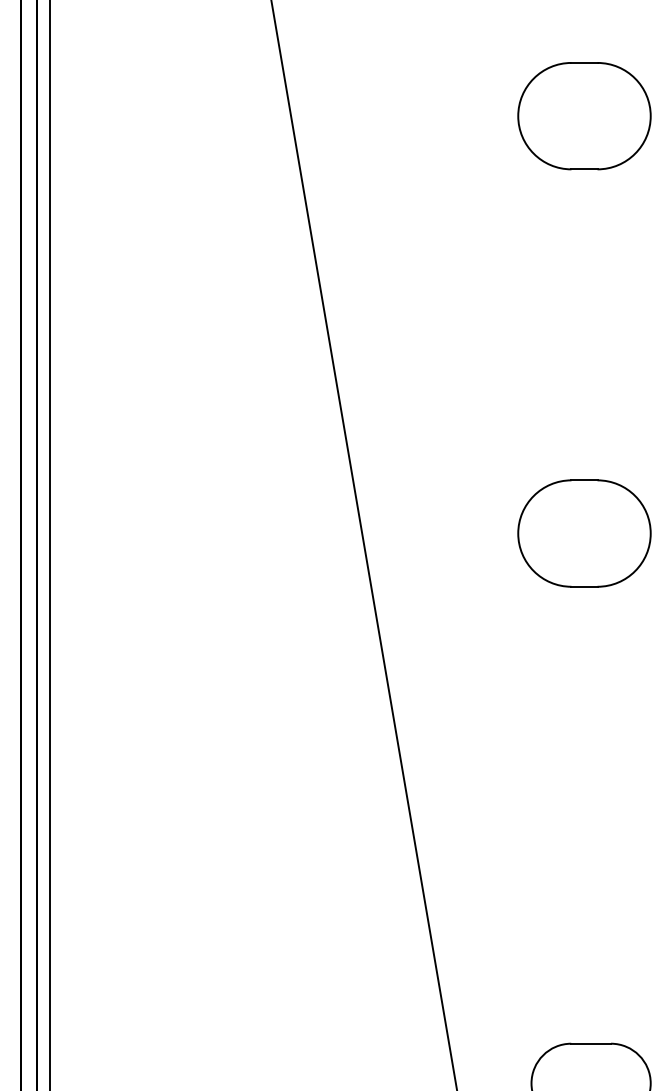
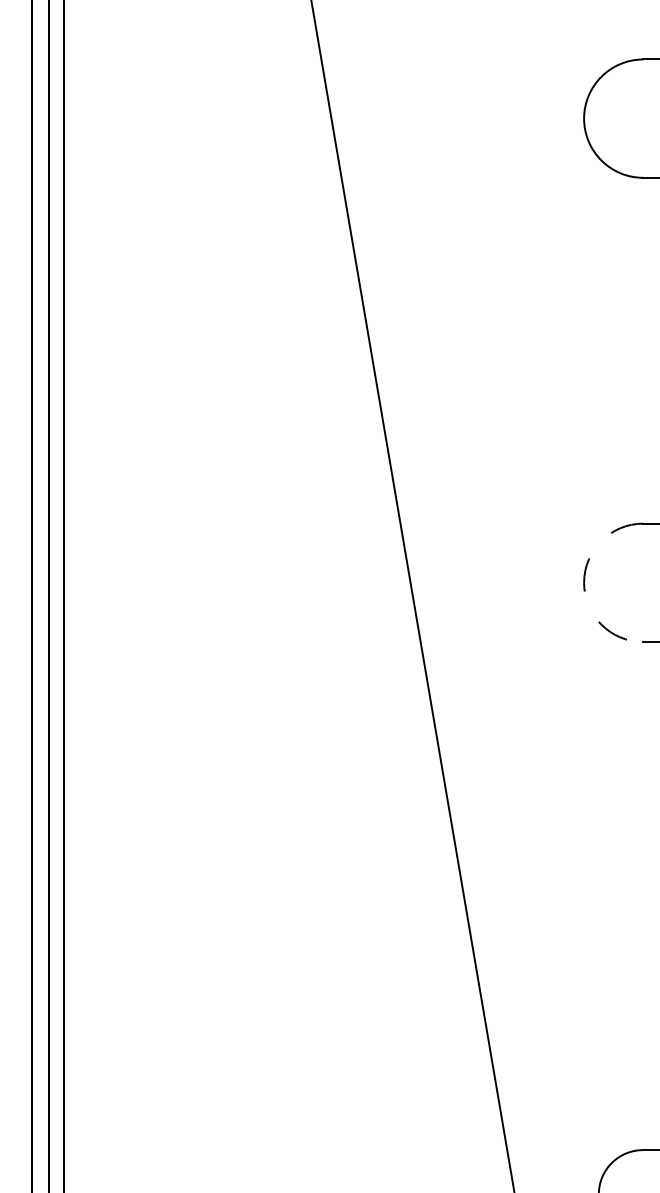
arc: (518, 533) -> (584, 582), solid -> dashed

